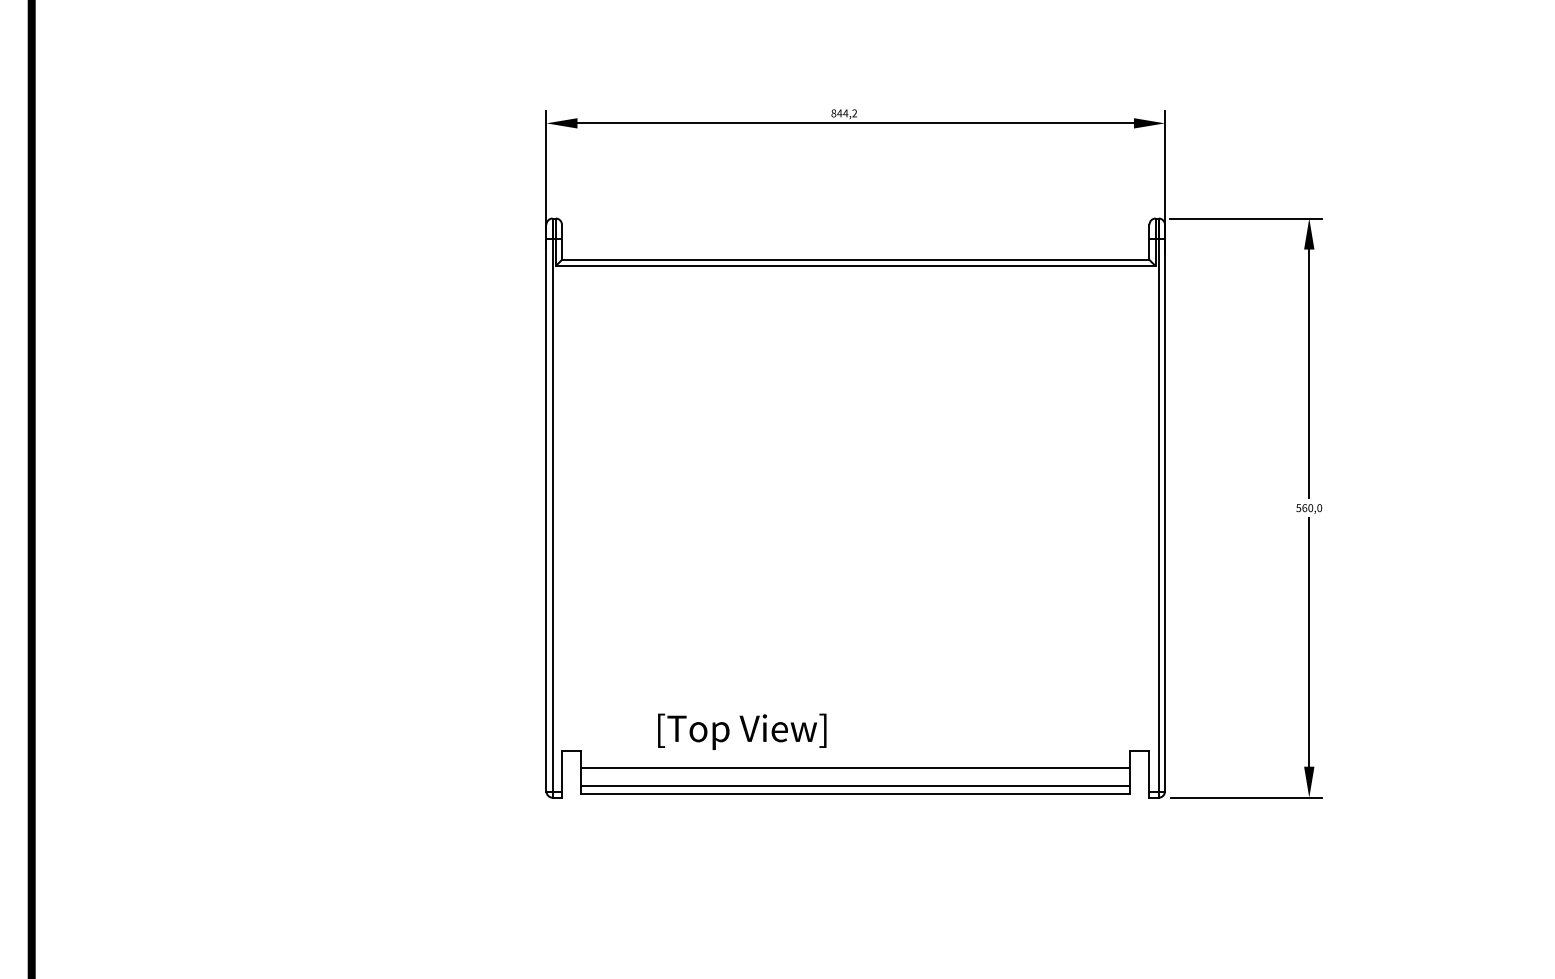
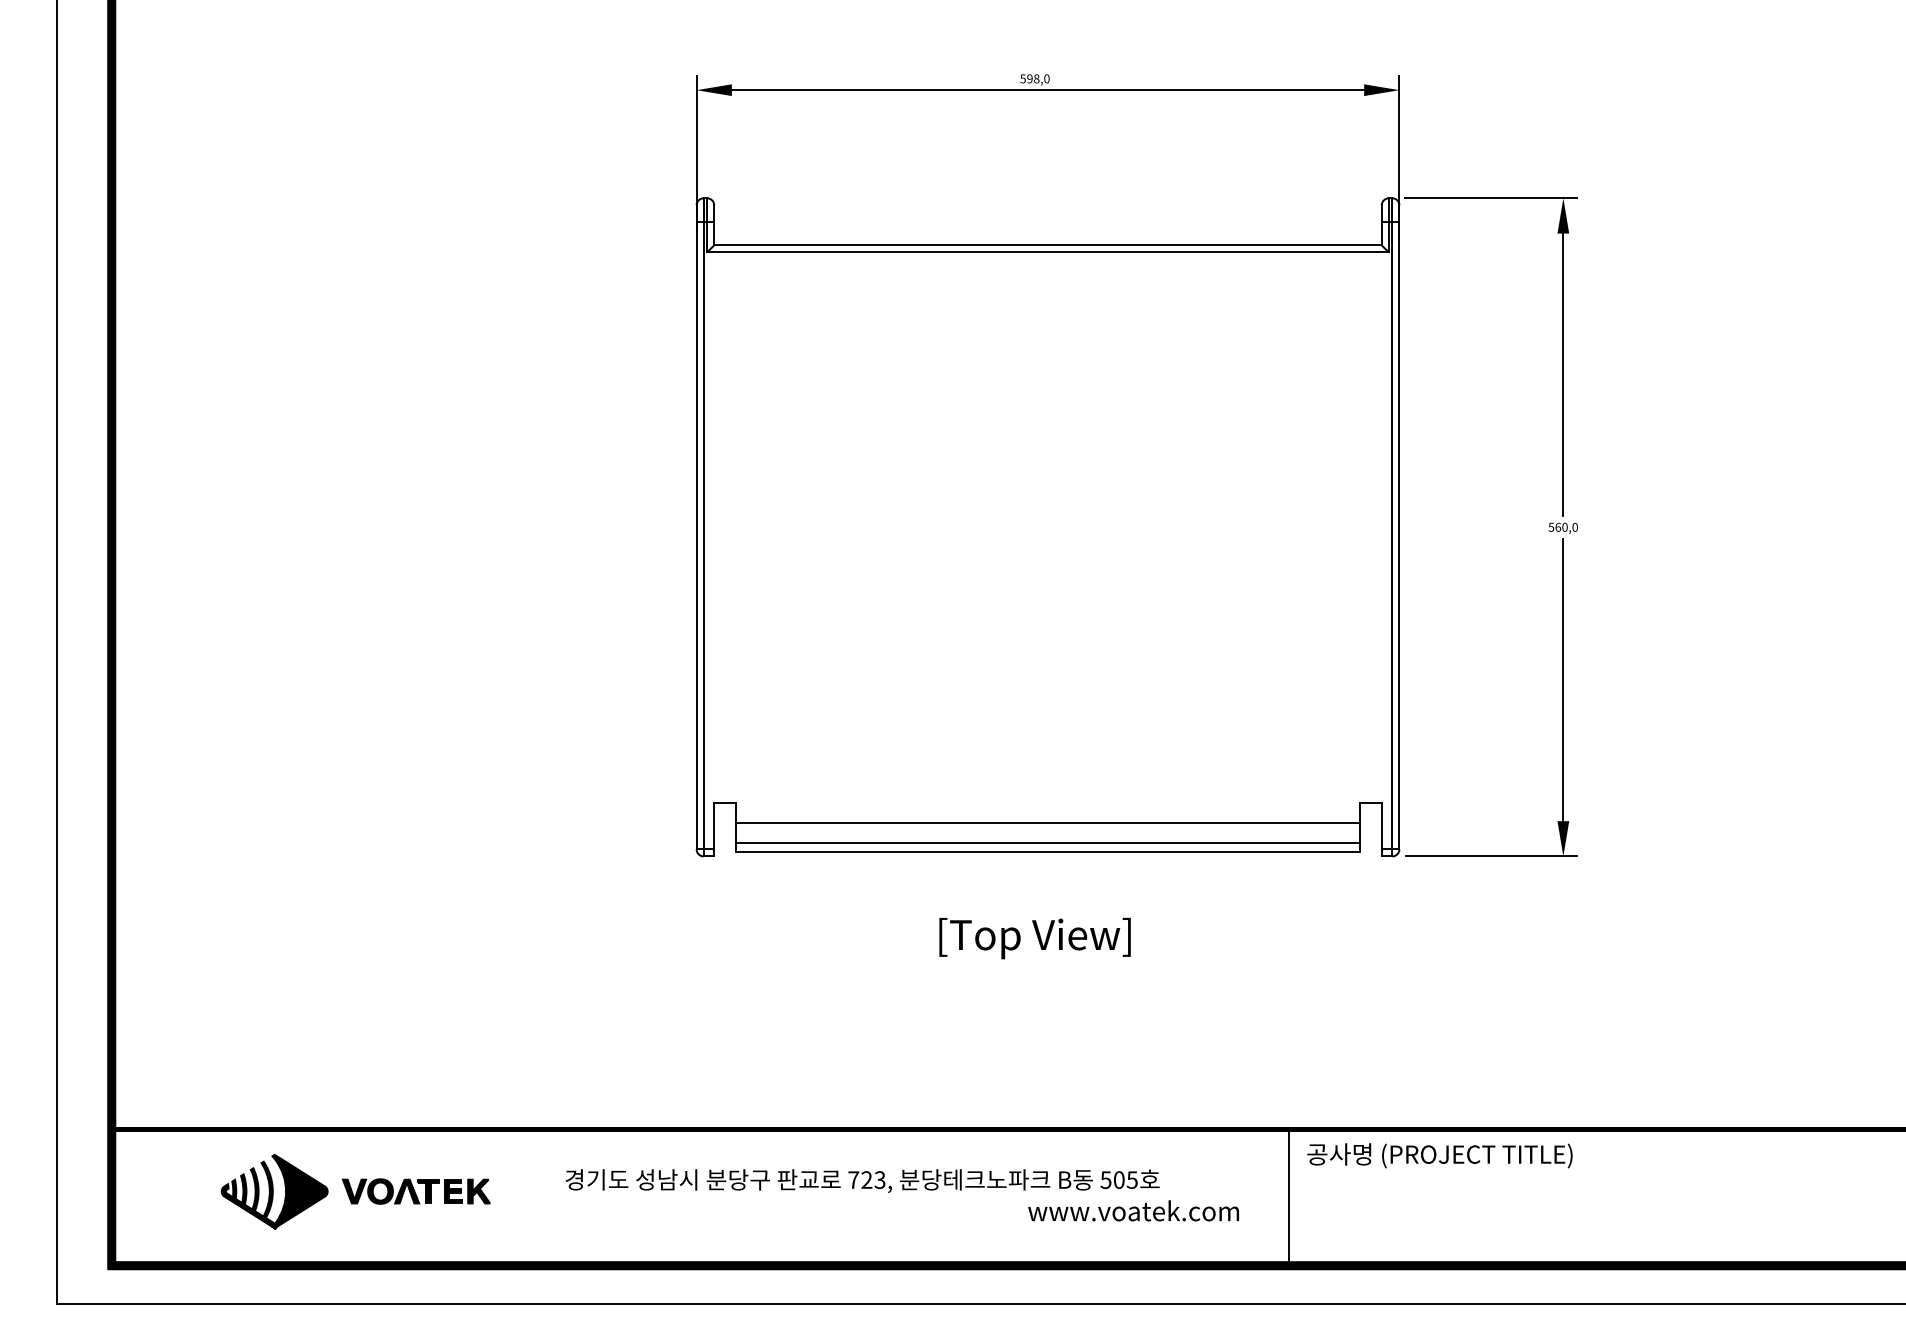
text: (843, 113) -> (1034, 78), 844,2 -> 598,0
text: (741, 731) -> (1034, 938), moved

